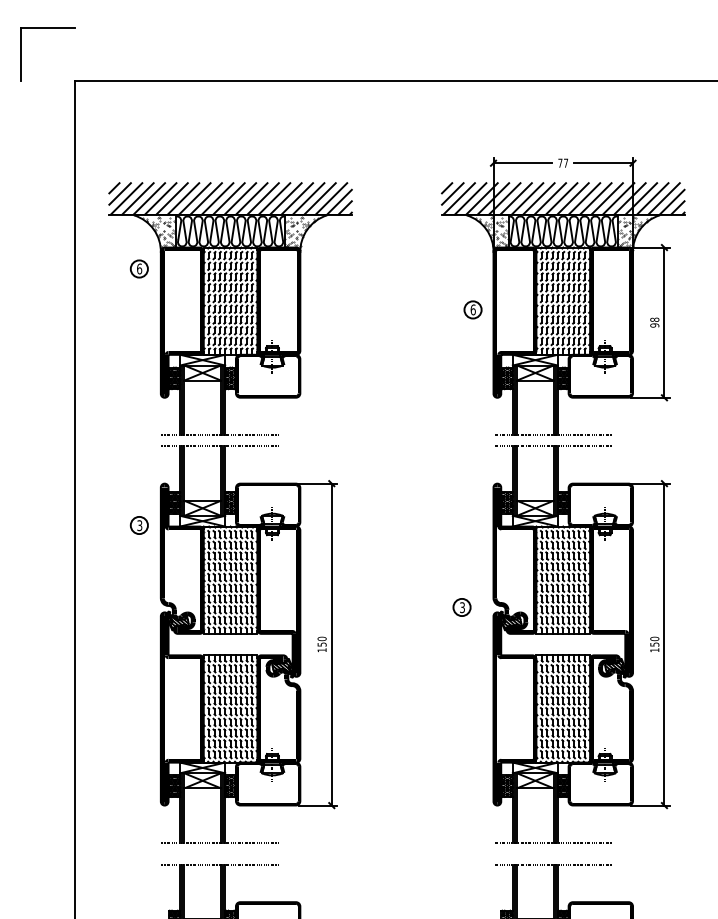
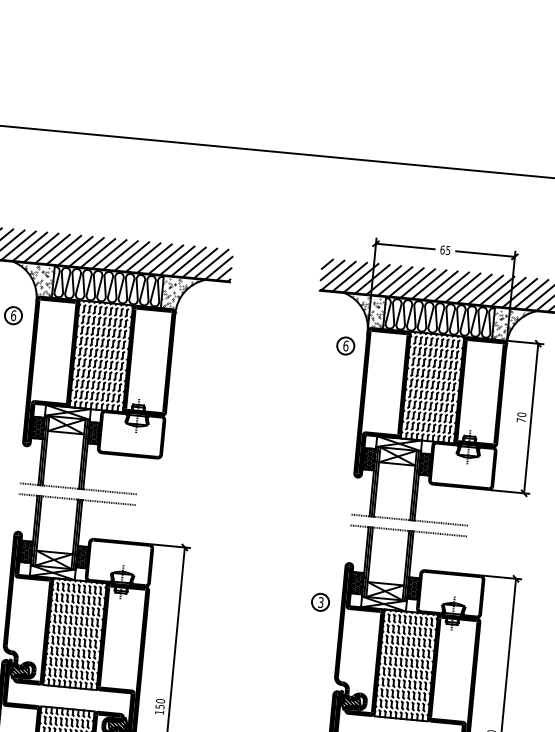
text: (563, 162) -> (445, 249), 77 -> 65
part: (472, 309) -> (345, 345), moved
text: (654, 322) -> (521, 417), 98 -> 70
part: (461, 607) -> (320, 602), moved

